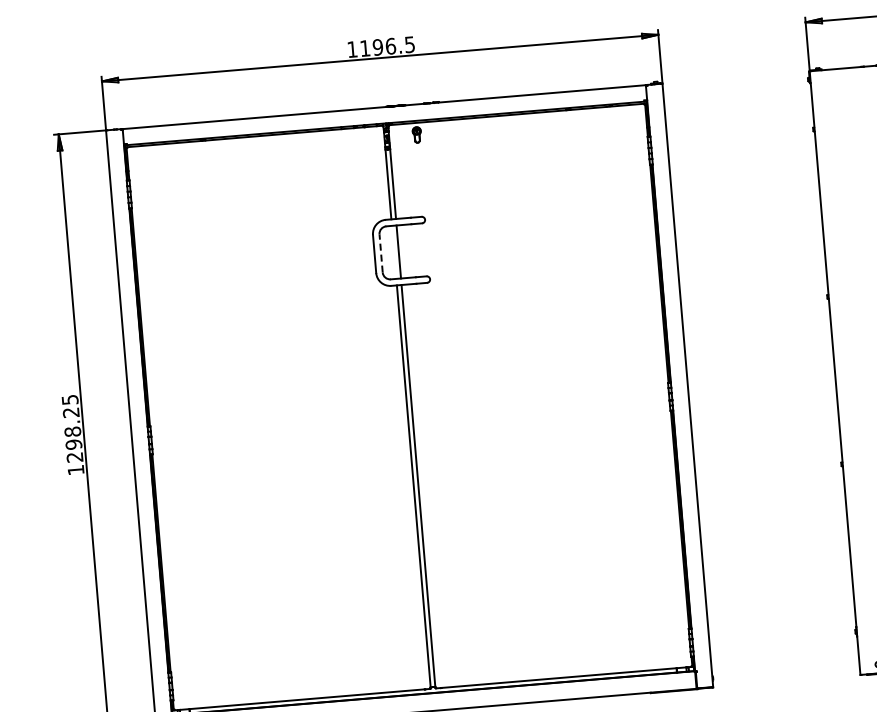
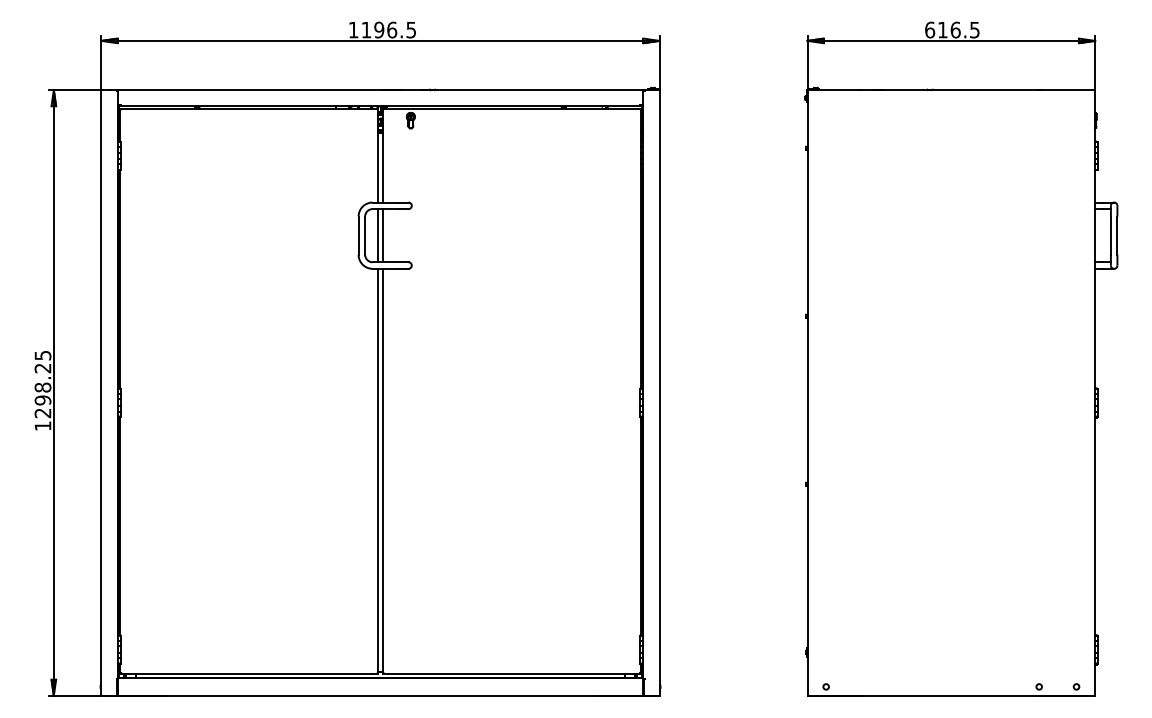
line: (394, 252) -> (378, 235), added
line: (381, 253) -> (365, 235), dashed -> solid

